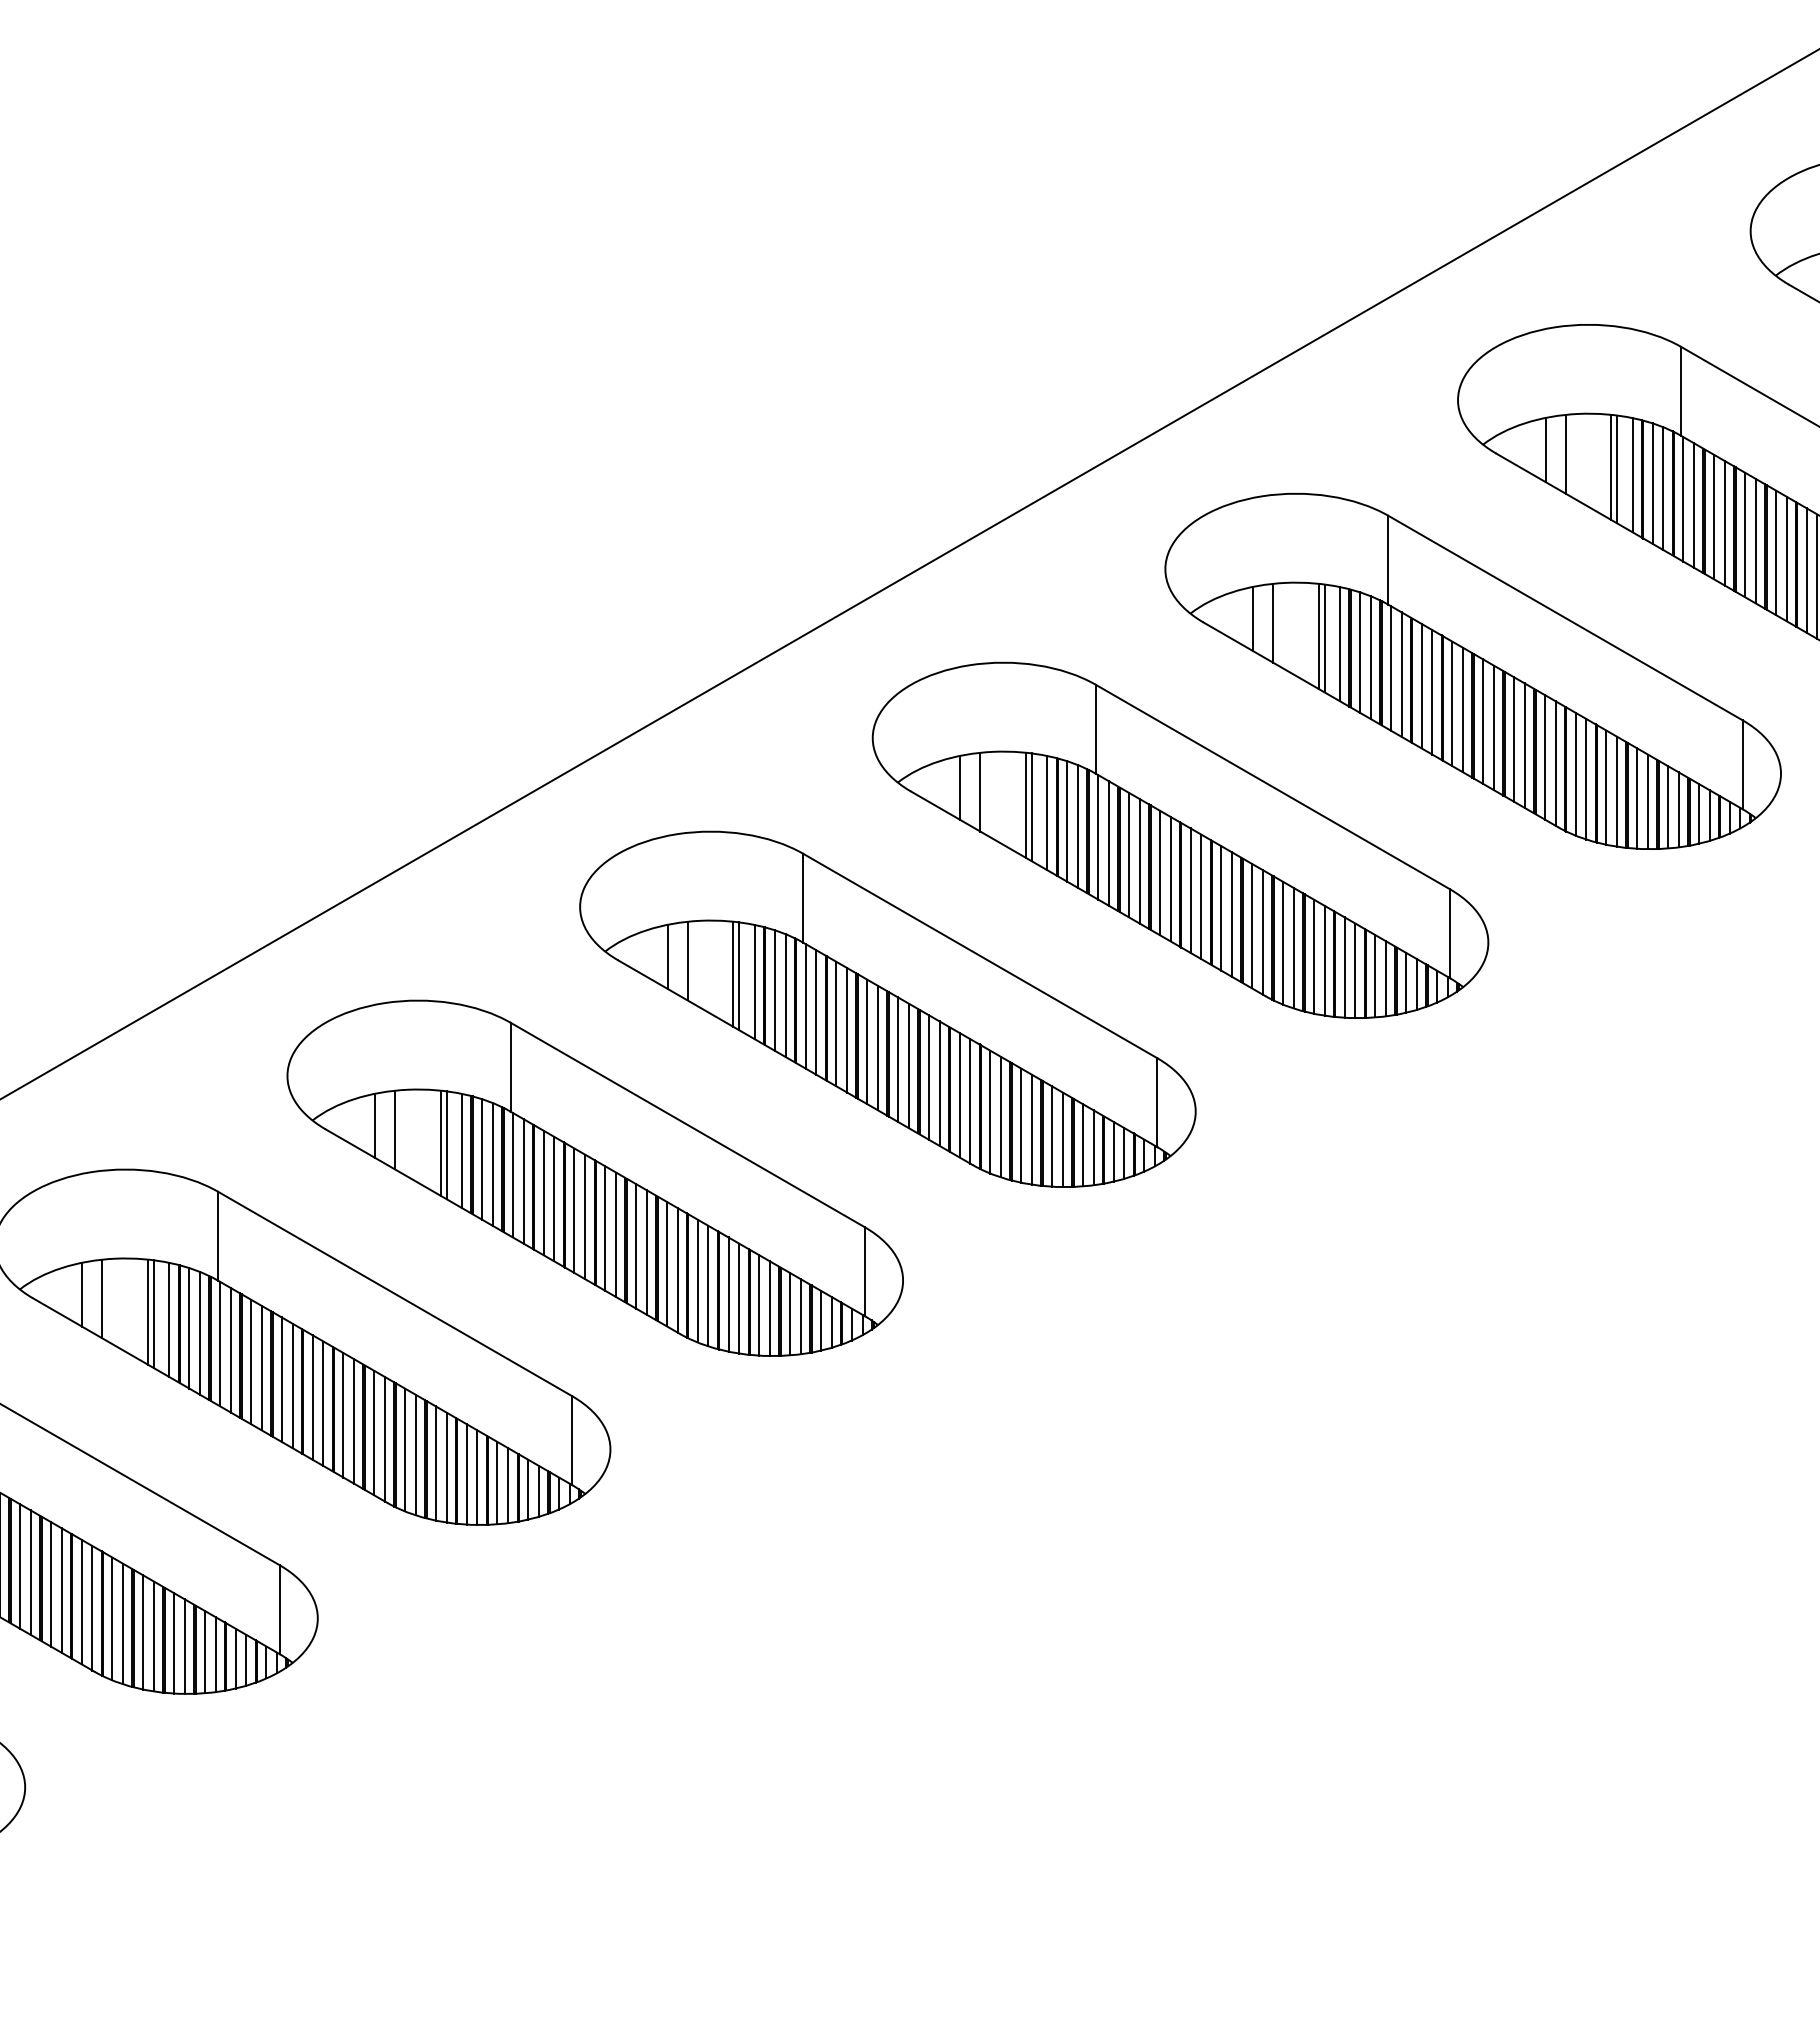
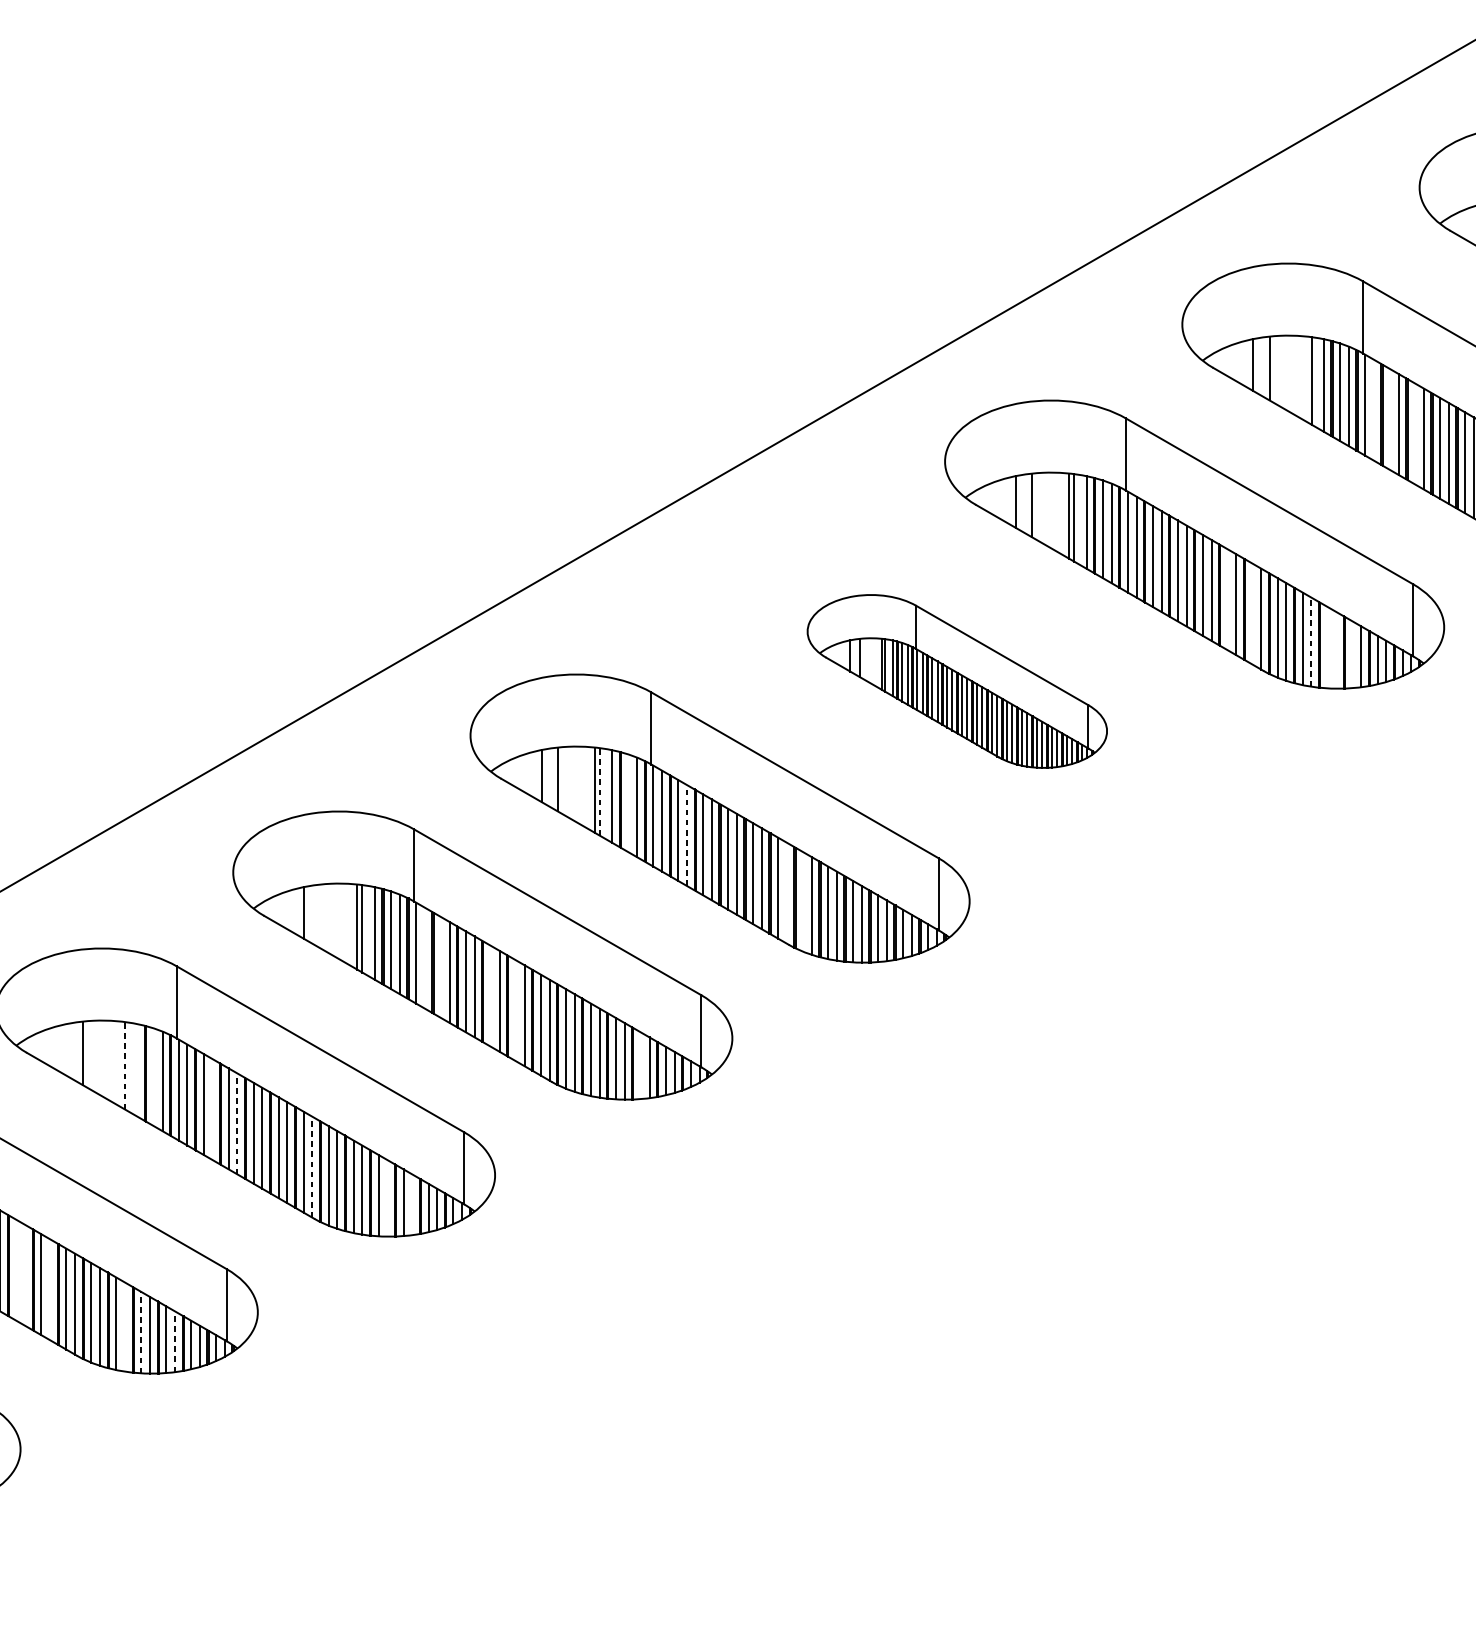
line: (1611, 466) -> (1306, 378), removed
line: (1694, 505) -> (1374, 410), removed
line: (1714, 516) -> (1390, 418), removed
line: (1745, 534) -> (1415, 433), removed
line: (1514, 739) -> (1228, 599), removed
line: (1544, 757) -> (1252, 614), removed
line: (1617, 791) -> (1311, 641), solid -> dashed
line: (1637, 798) -> (1327, 647), removed
line: (1648, 801) -> (1336, 650), removed
line: (1668, 807) -> (1352, 654), removed
part: (1180, 839) -> (957, 680), size x0.6
line: (739, 976) -> (599, 791), solid -> dashed
line: (774, 990) -> (628, 803), removed
line: (847, 1029) -> (687, 834), solid -> dashed
line: (970, 1101) -> (787, 893), removed
line: (990, 1111) -> (803, 901), removed
line: (395, 1129) -> (320, 915), removed
line: (523, 1181) -> (424, 958), removed
line: (543, 1192) -> (440, 967), removed
line: (605, 1228) -> (491, 996), removed
line: (636, 1246) -> (516, 1010), removed
line: (82, 1294) -> (67, 1049), removed
line: (147, 1311) -> (119, 1063), removed
line: (154, 1314) -> (125, 1065), solid -> dashed
line: (790, 1314) -> (641, 1065), removed
line: (169, 1319) -> (137, 1070), removed
line: (189, 1328) -> (153, 1077), removed
line: (261, 1367) -> (212, 1108), removed
line: (292, 1385) -> (237, 1123), solid -> dashed
line: (385, 1438) -> (312, 1166), solid -> dashed
line: (477, 1477) -> (387, 1198), removed
line: (508, 1485) -> (412, 1204), removed
line: (20, 1566) -> (16, 1270), removed
line: (30, 1572) -> (24, 1275), removed
line: (61, 1590) -> (50, 1289), removed
line: (154, 1636) -> (125, 1327), removed
line: (174, 1642) -> (141, 1331), solid -> dashed
line: (215, 1654) -> (174, 1341), solid -> dashed

